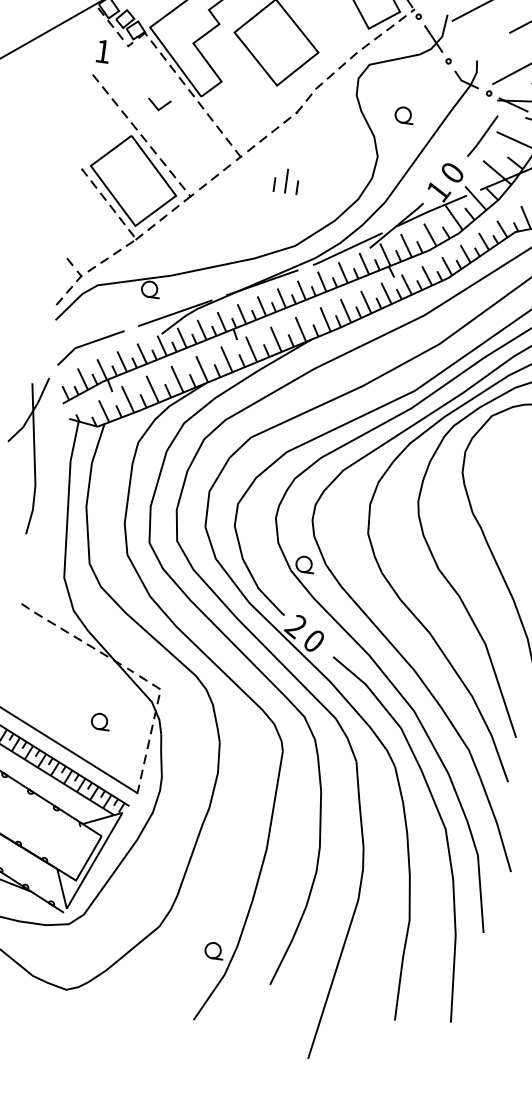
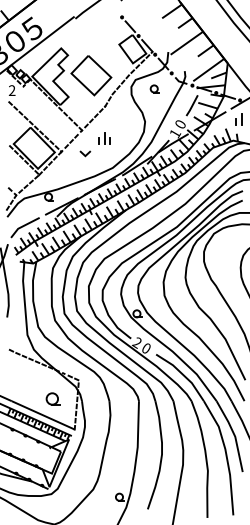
text: (101, 51) -> (11, 90), 1 -> 2
line: (157, 104) -> (84, 153), moved
part: (403, 114) -> (154, 88), moved
part: (101, 720) -> (53, 398), size x1.6

